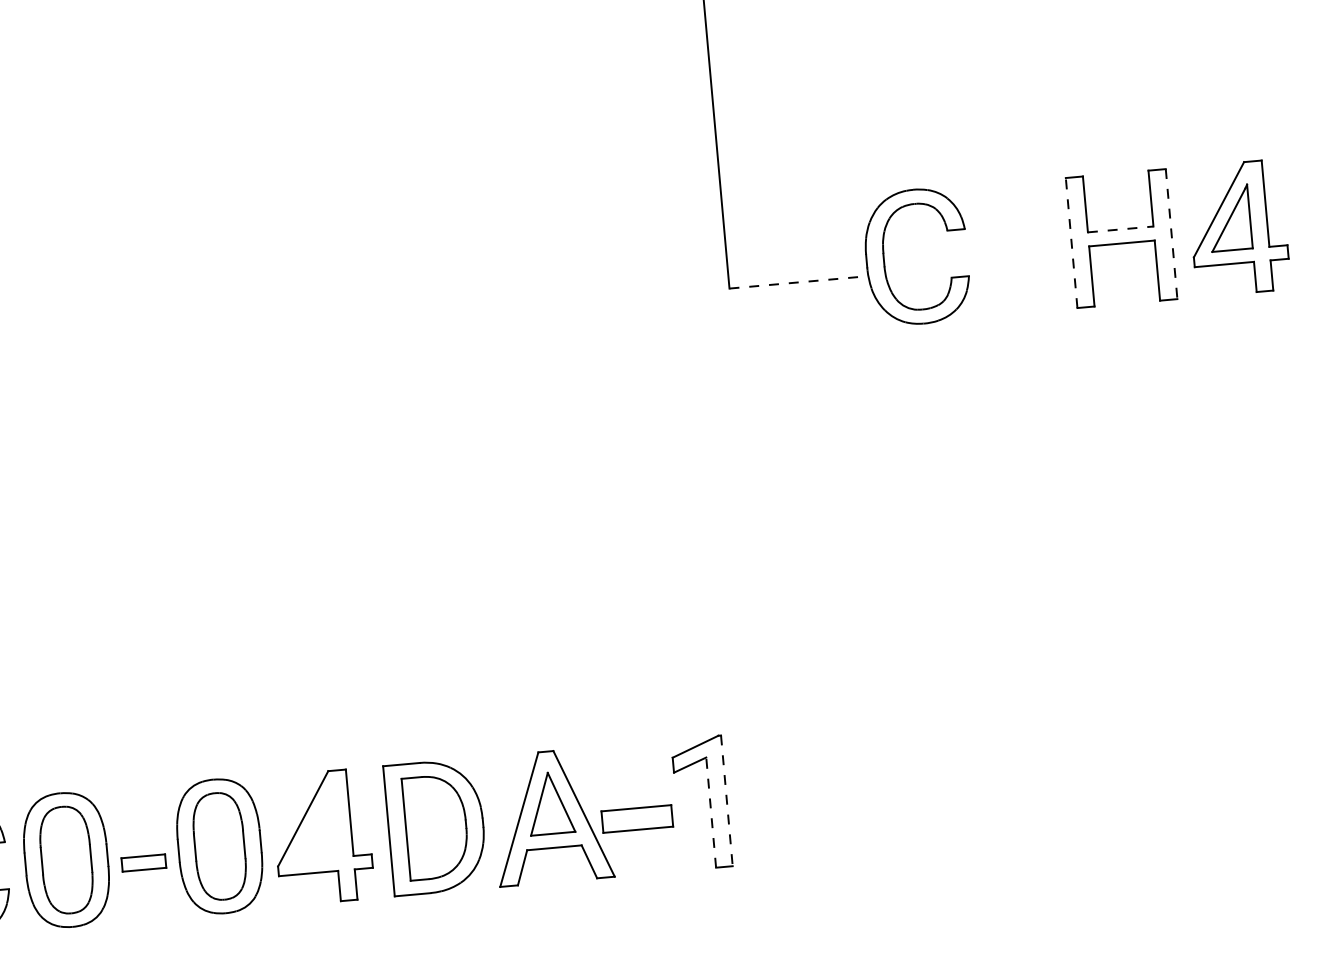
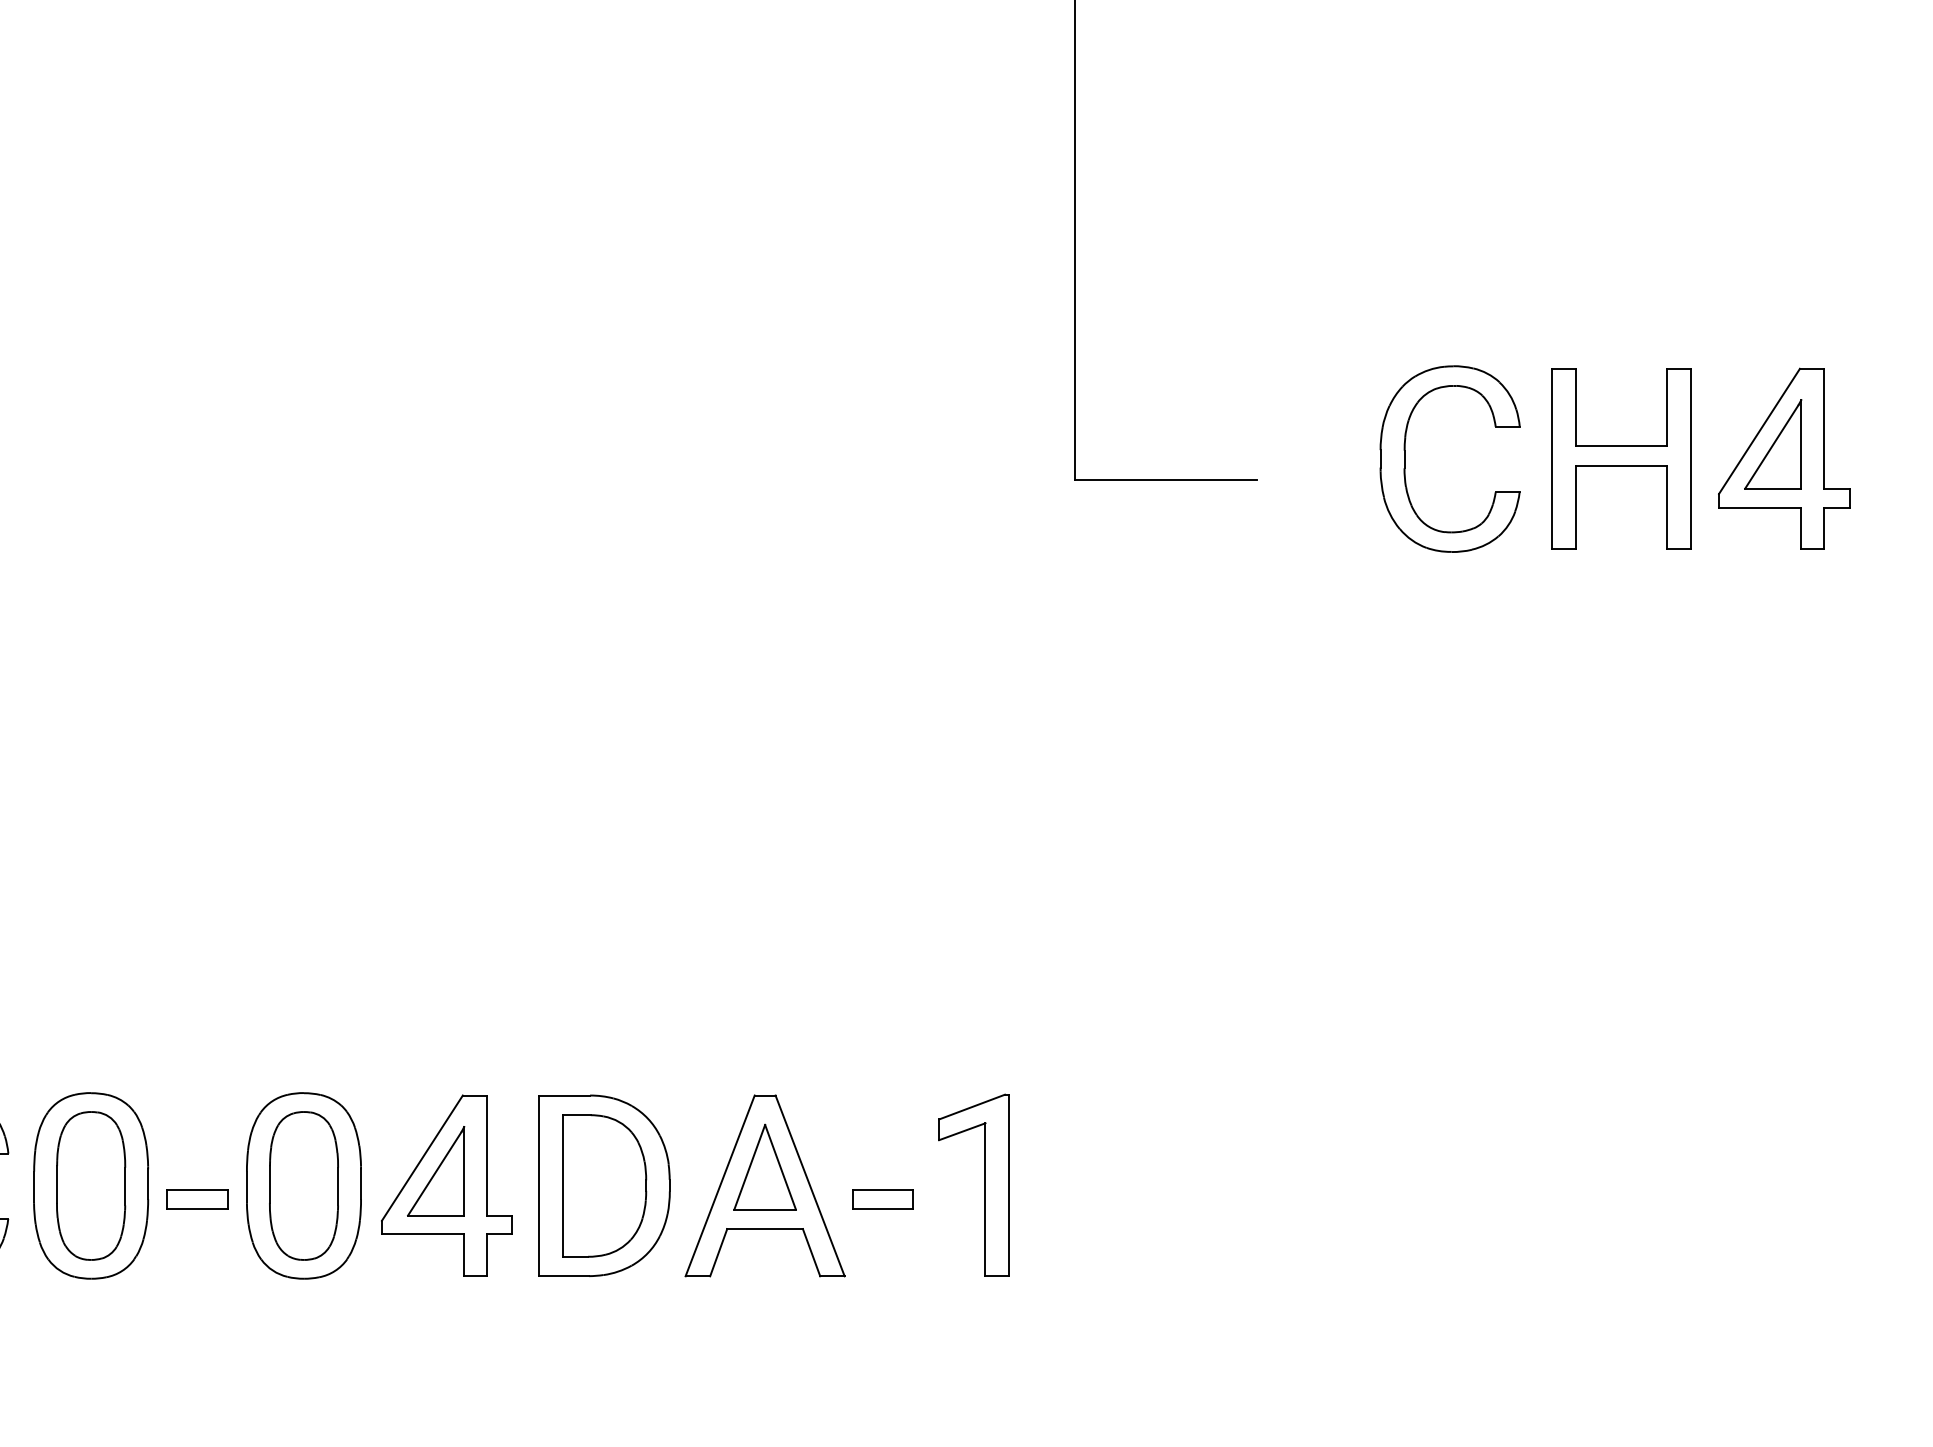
line: (1120, 229) -> (1621, 446), dashed -> solid
line: (1171, 234) -> (1691, 459), dashed -> solid
line: (1071, 242) -> (1552, 458), dashed -> solid
part: (884, 259) -> (1405, 458), moved
line: (795, 282) -> (1166, 479), dashed -> solid
line: (726, 800) -> (1008, 1185), dashed -> solid
line: (711, 812) -> (985, 1199), dashed -> solid
part: (637, 819) -> (882, 1199), size x0.62
part: (314, 827) -> (436, 1171), added

